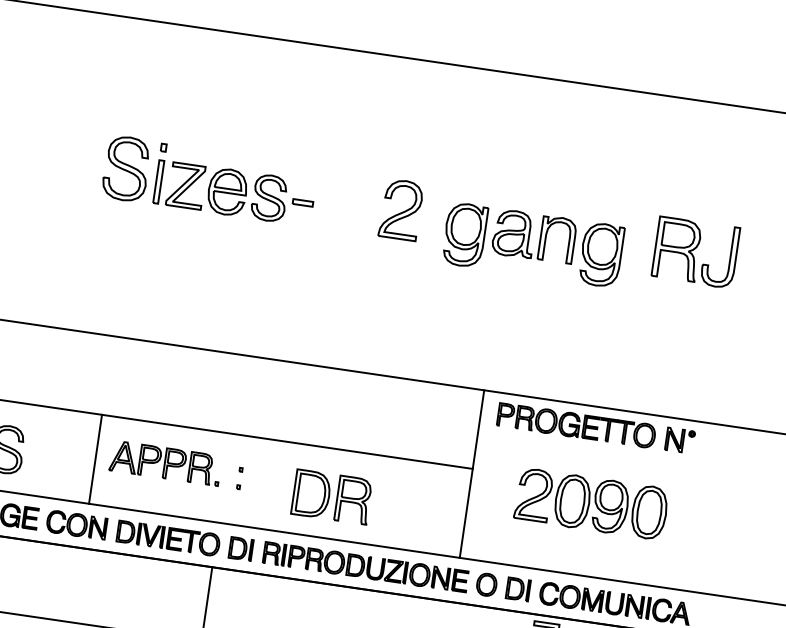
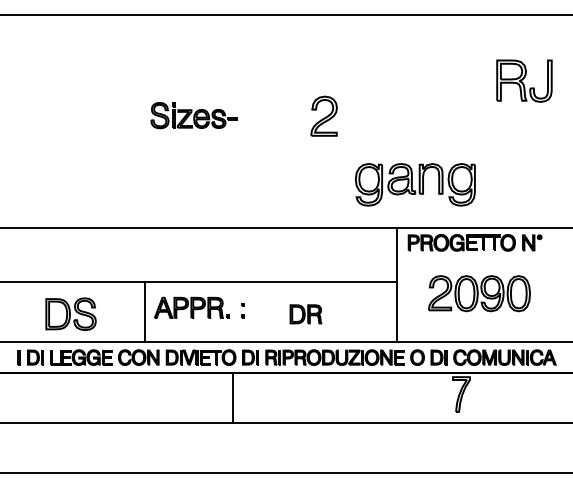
part: (209, 180) -> (193, 115), size x0.6
part: (531, 244) -> (414, 184), moved
part: (696, 251) -> (524, 80), moved
part: (331, 497) -> (305, 314), size x0.6

